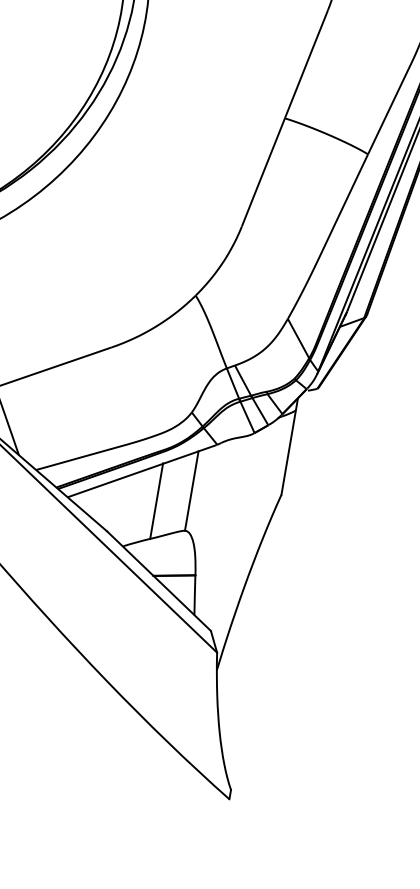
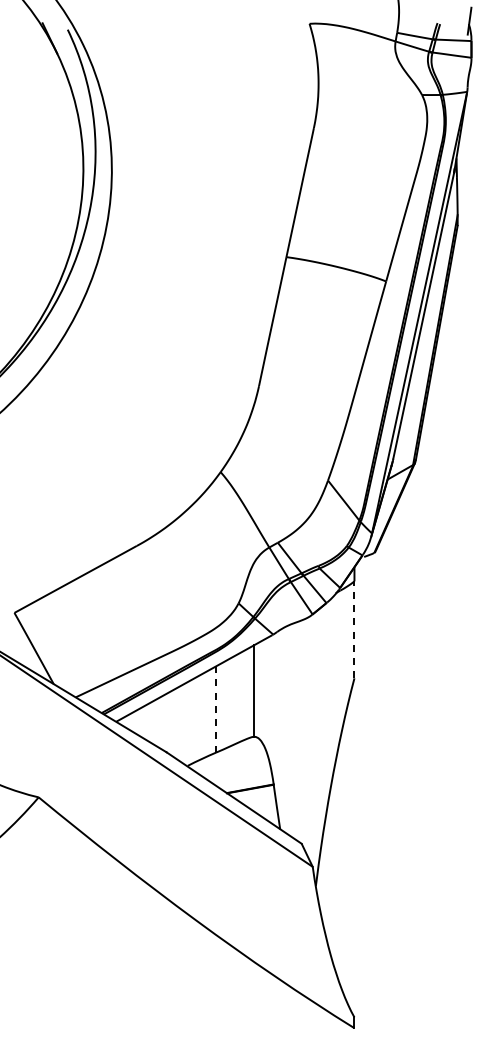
line: (288, 452) -> (354, 629), solid -> dashed
line: (156, 500) -> (216, 708), solid -> dashed

